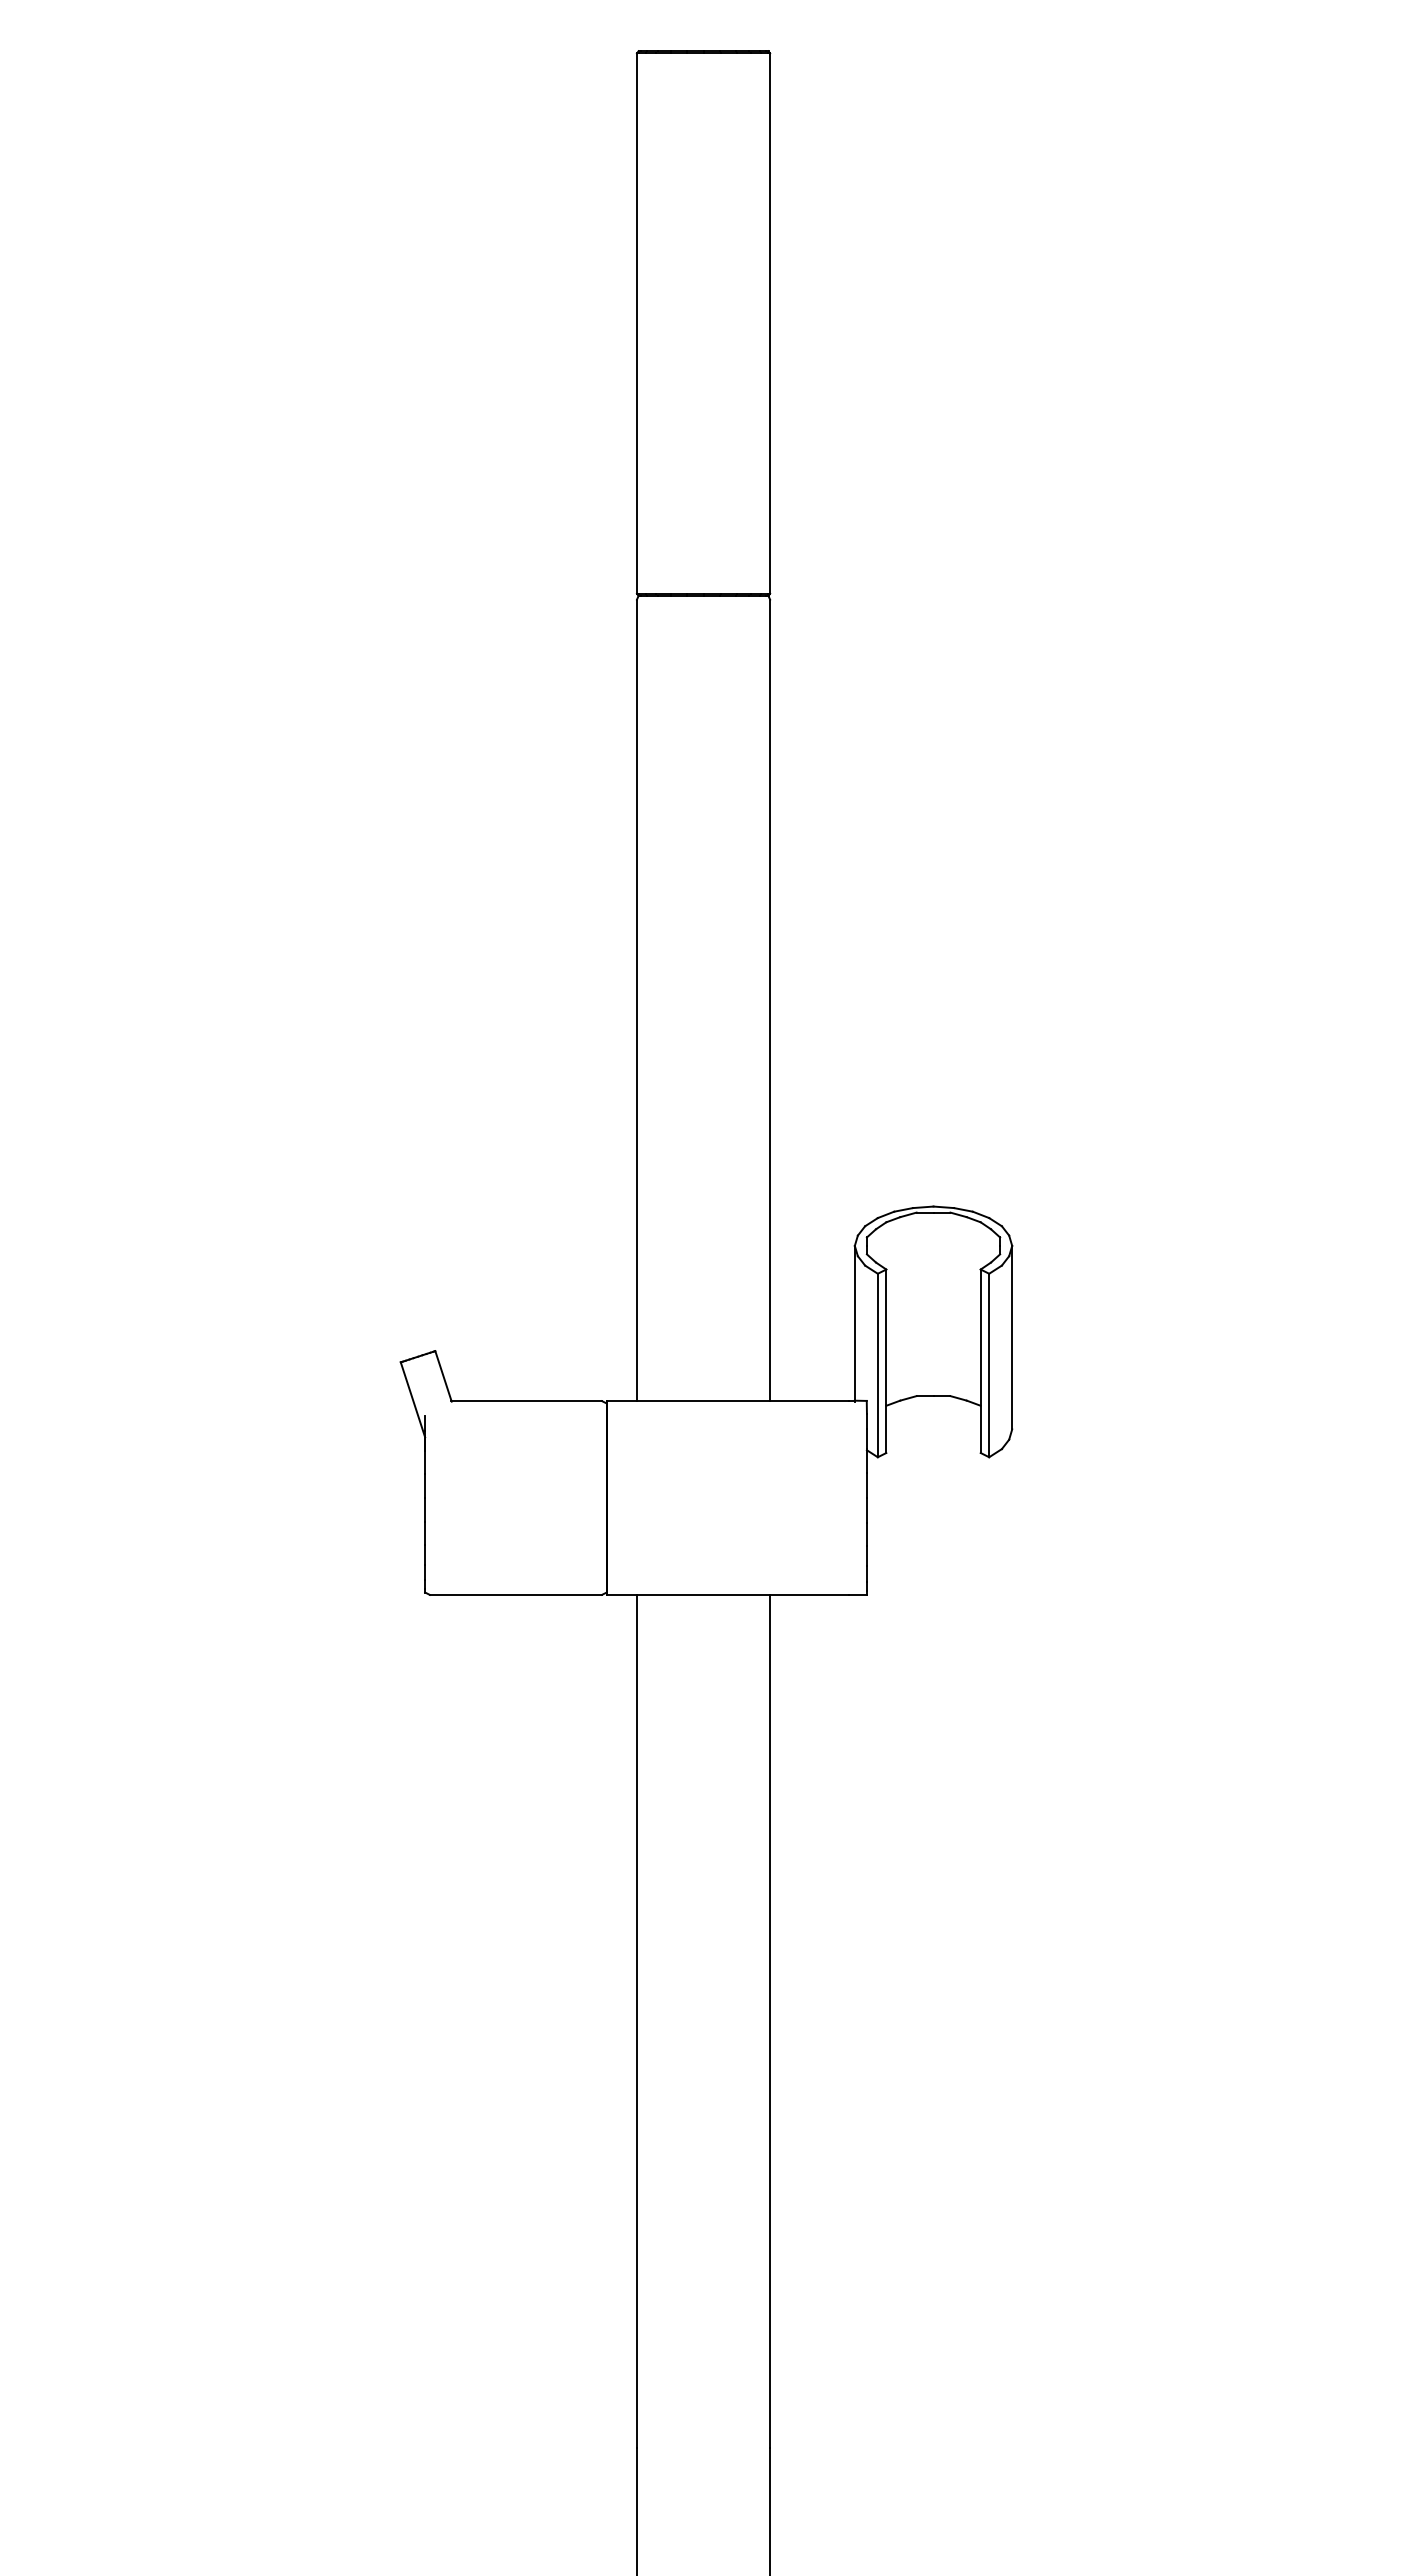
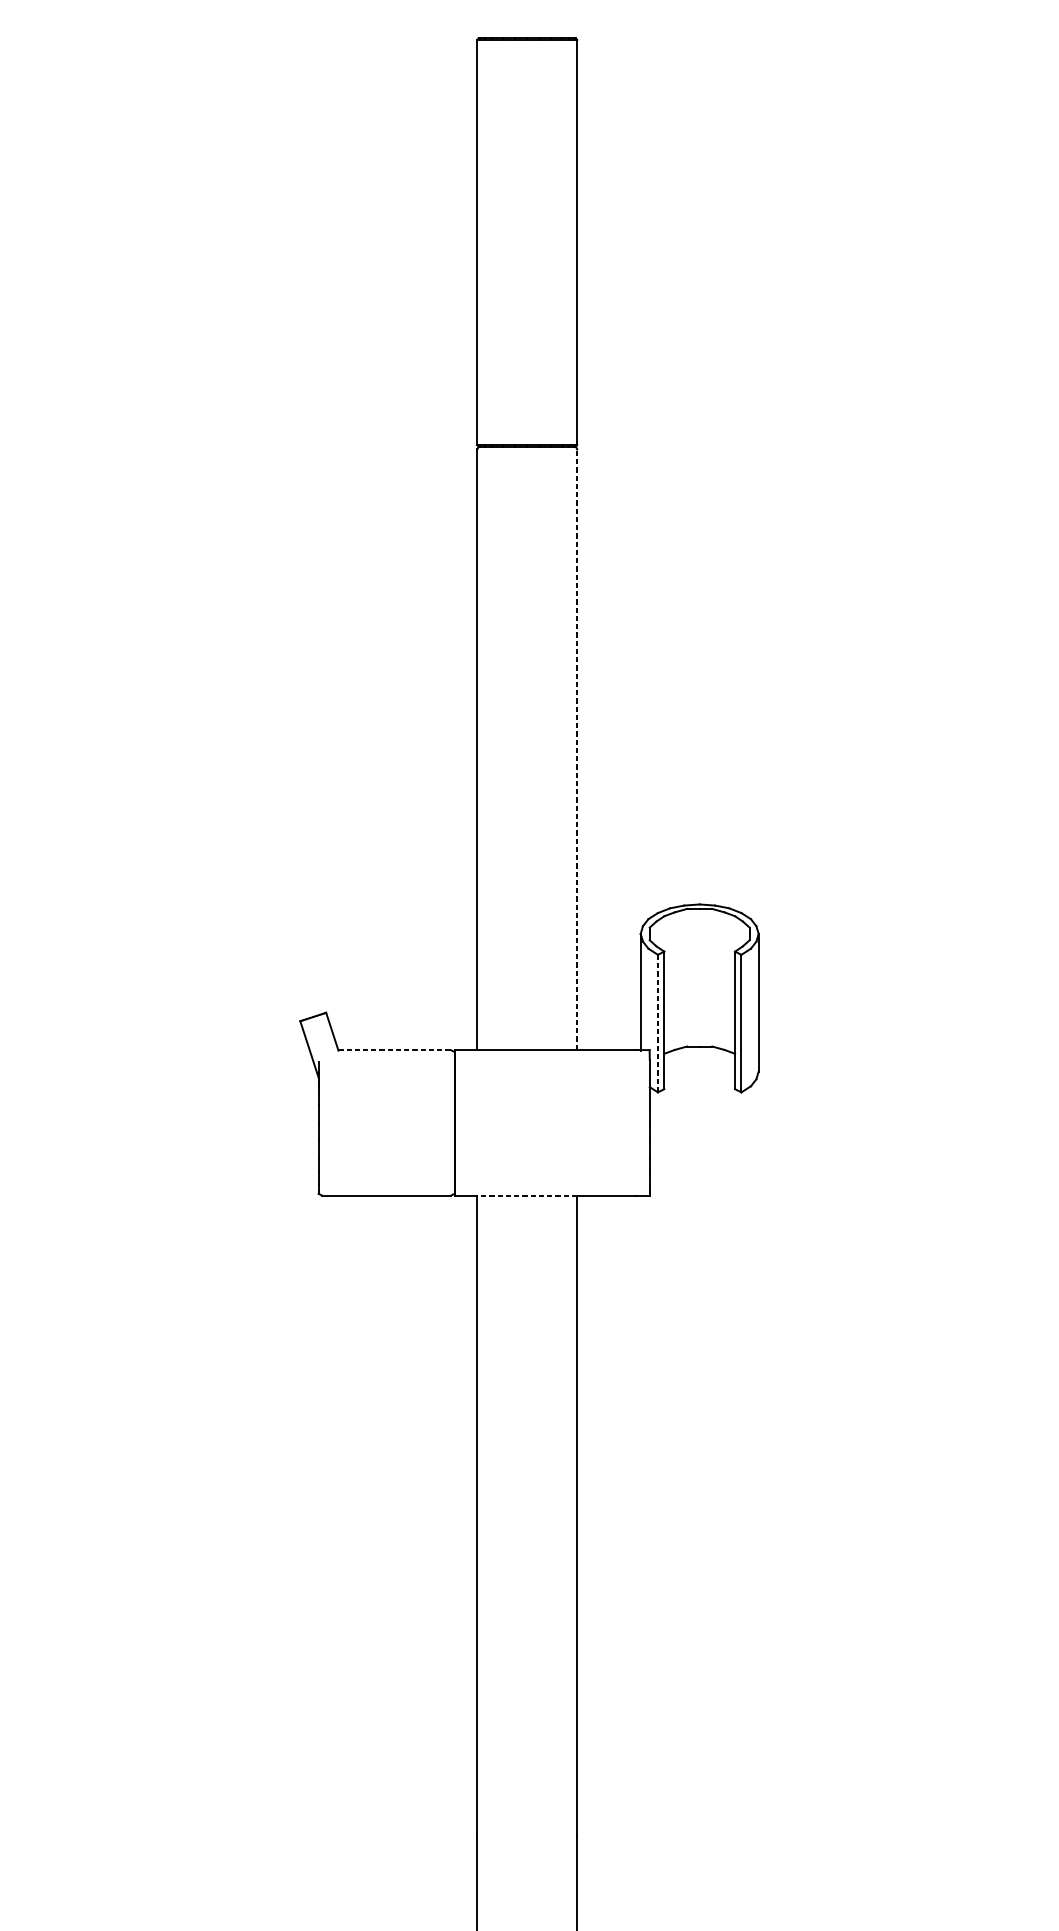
line: (770, 1000) -> (577, 749), solid -> dashed
line: (877, 1365) -> (657, 1023), solid -> dashed
line: (527, 1401) -> (395, 1050), solid -> dashed
line: (703, 1594) -> (527, 1195), solid -> dashed

